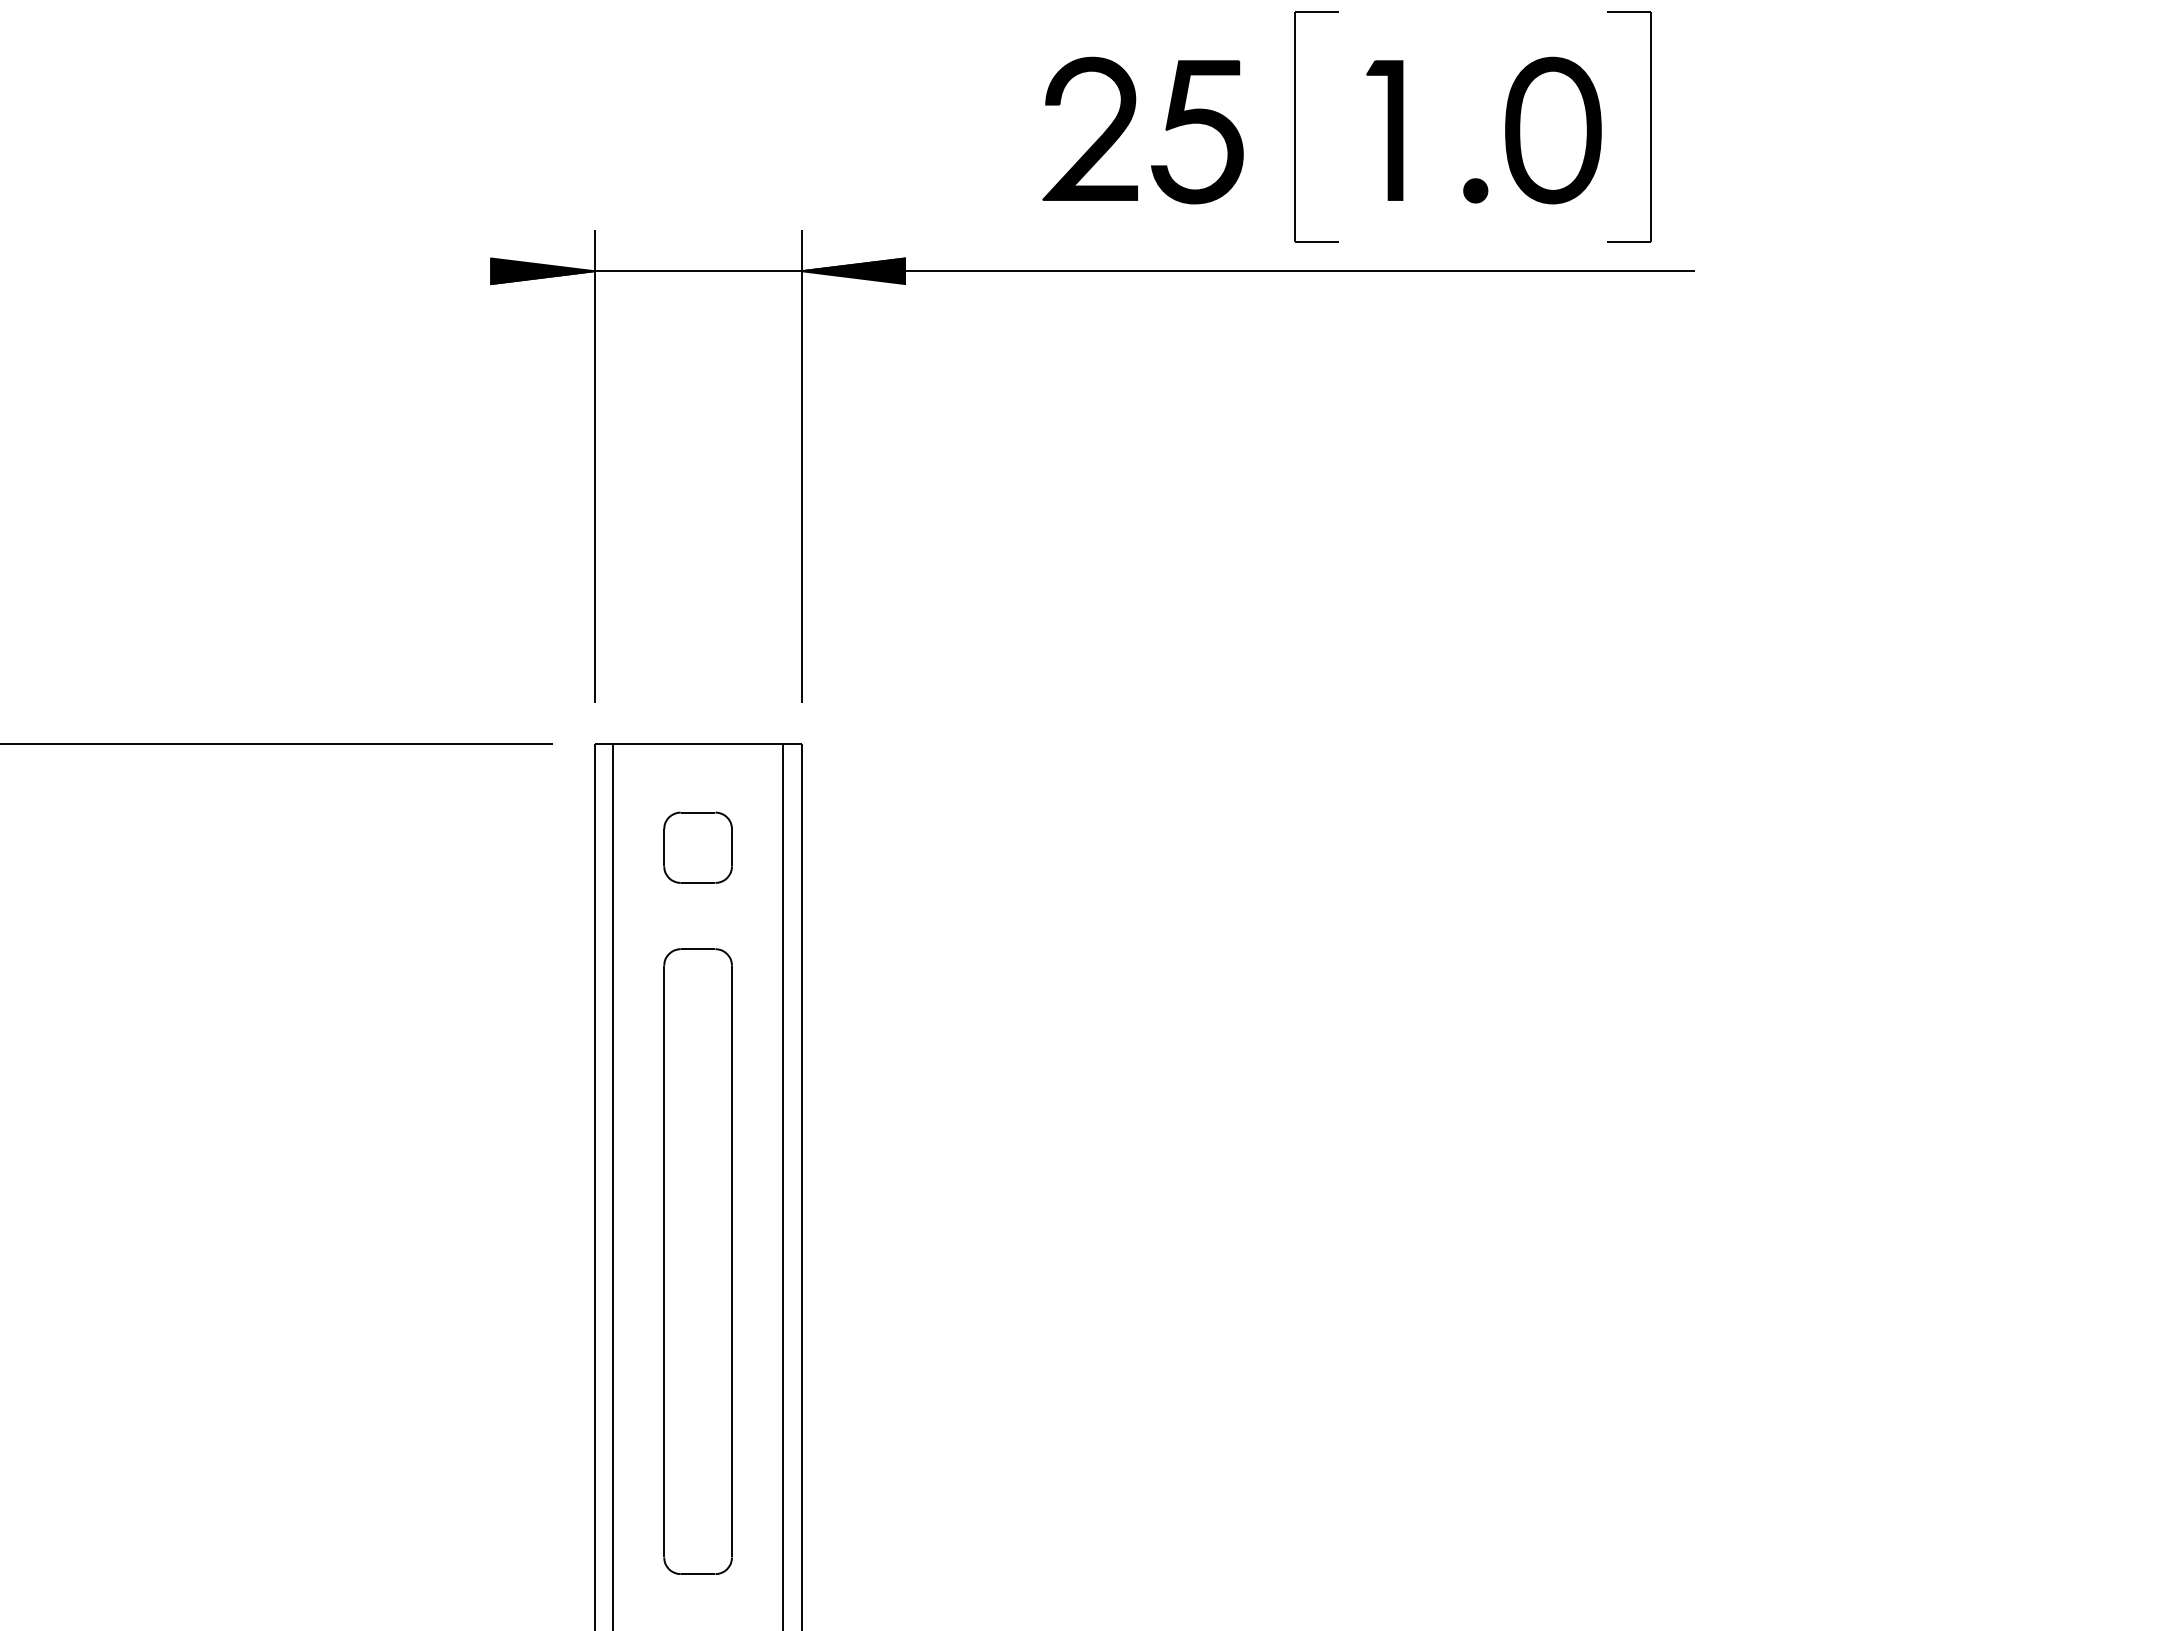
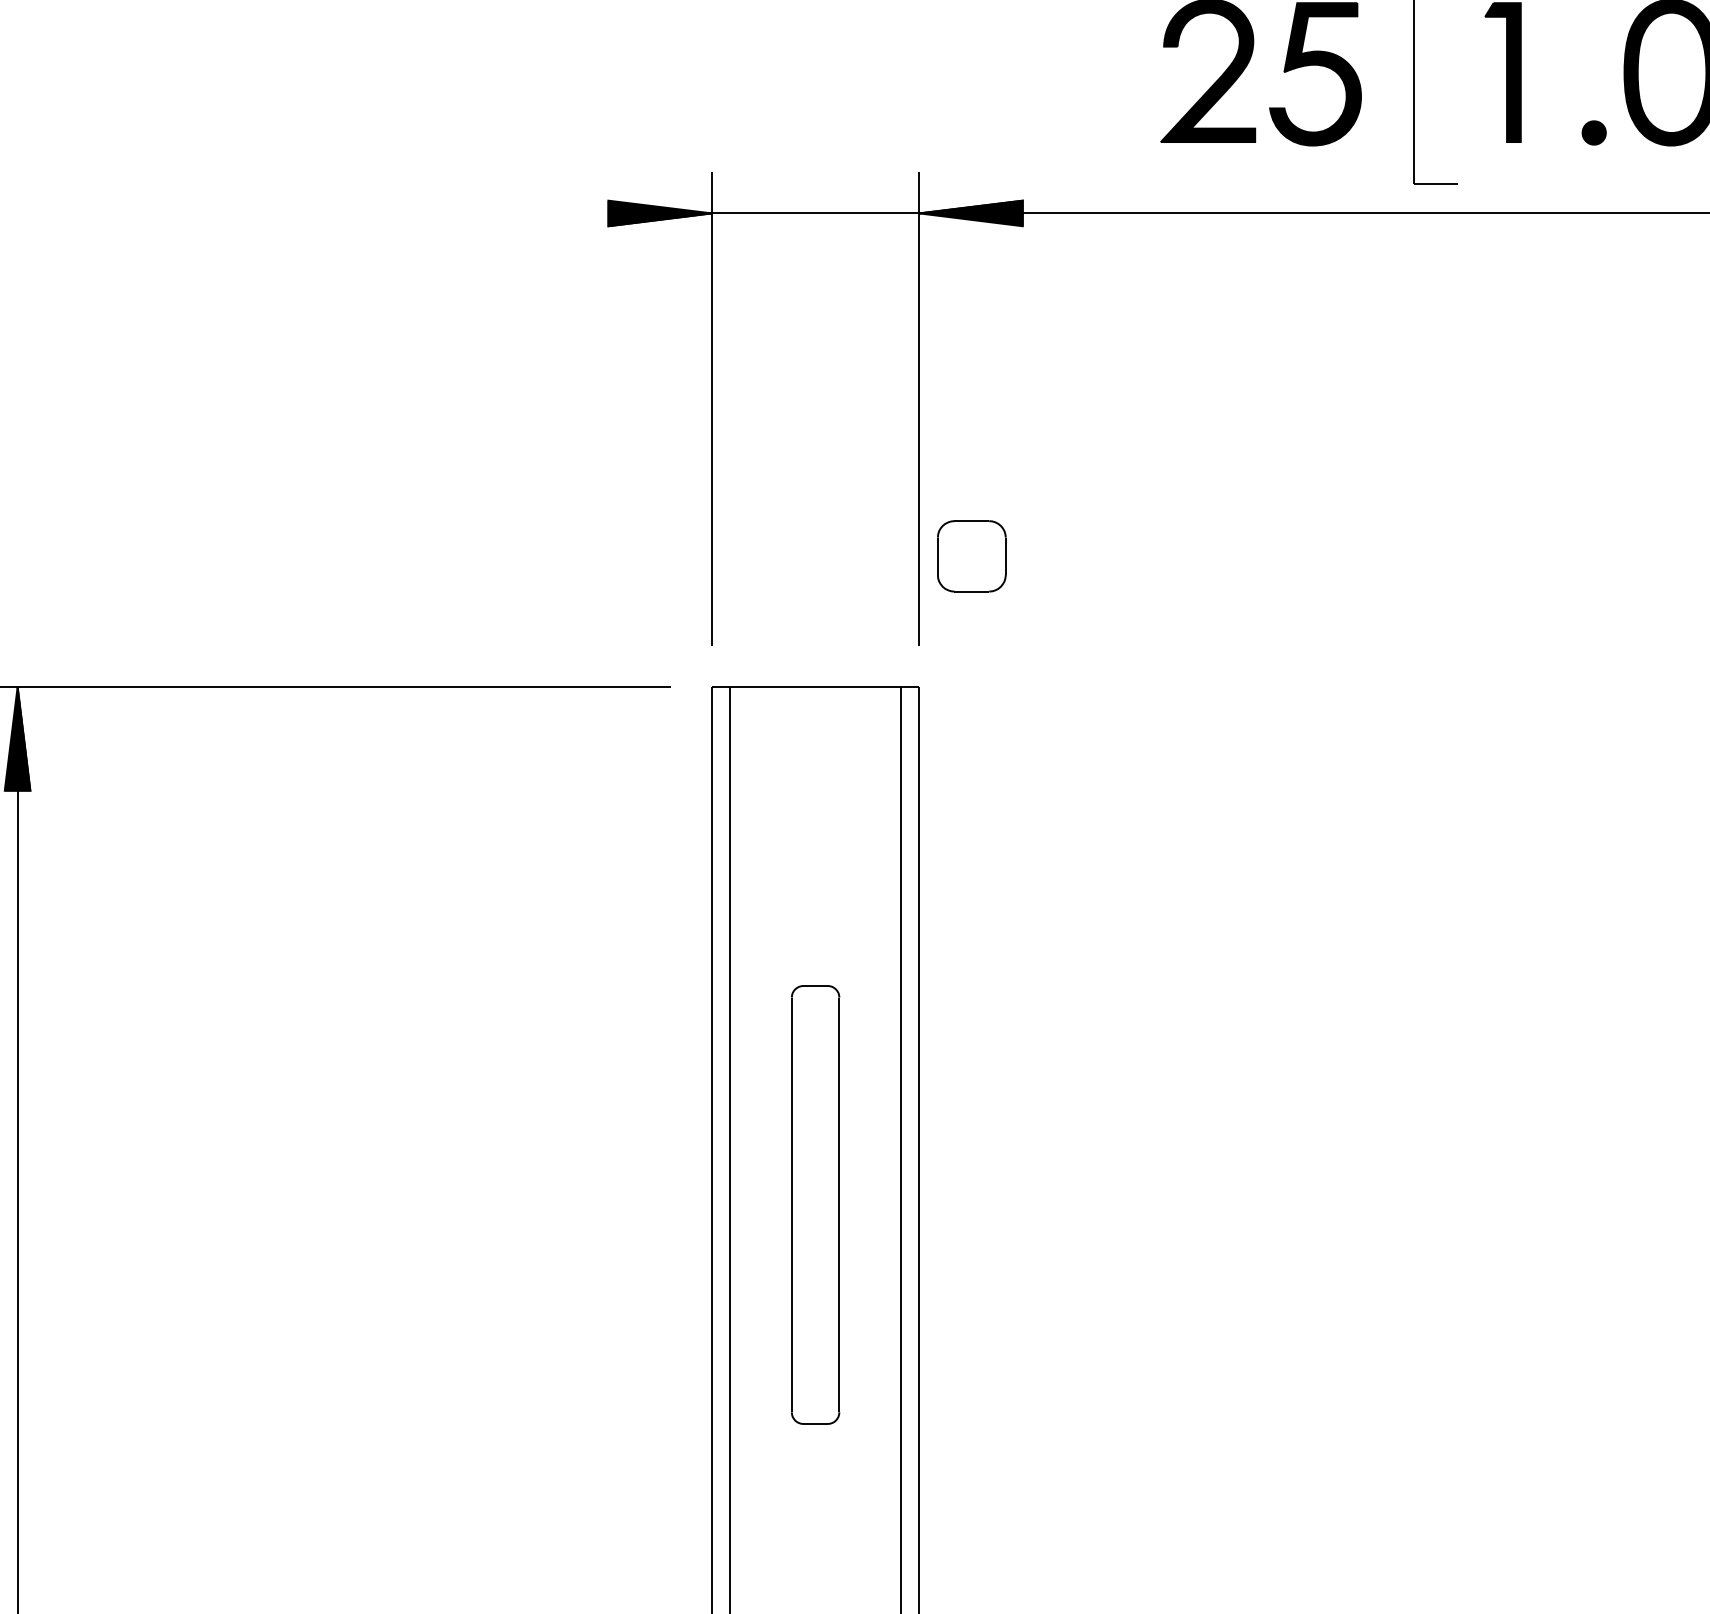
part: (697, 847) -> (971, 556), moved
part: (697, 1261) -> (815, 1204), size x0.7

